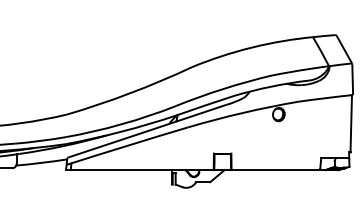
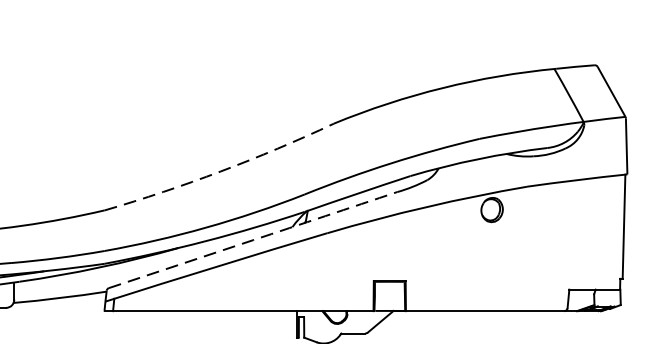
arc: (129, 93) -> (220, 171), solid -> dashed
arc: (147, 131) -> (252, 240), solid -> dashed

